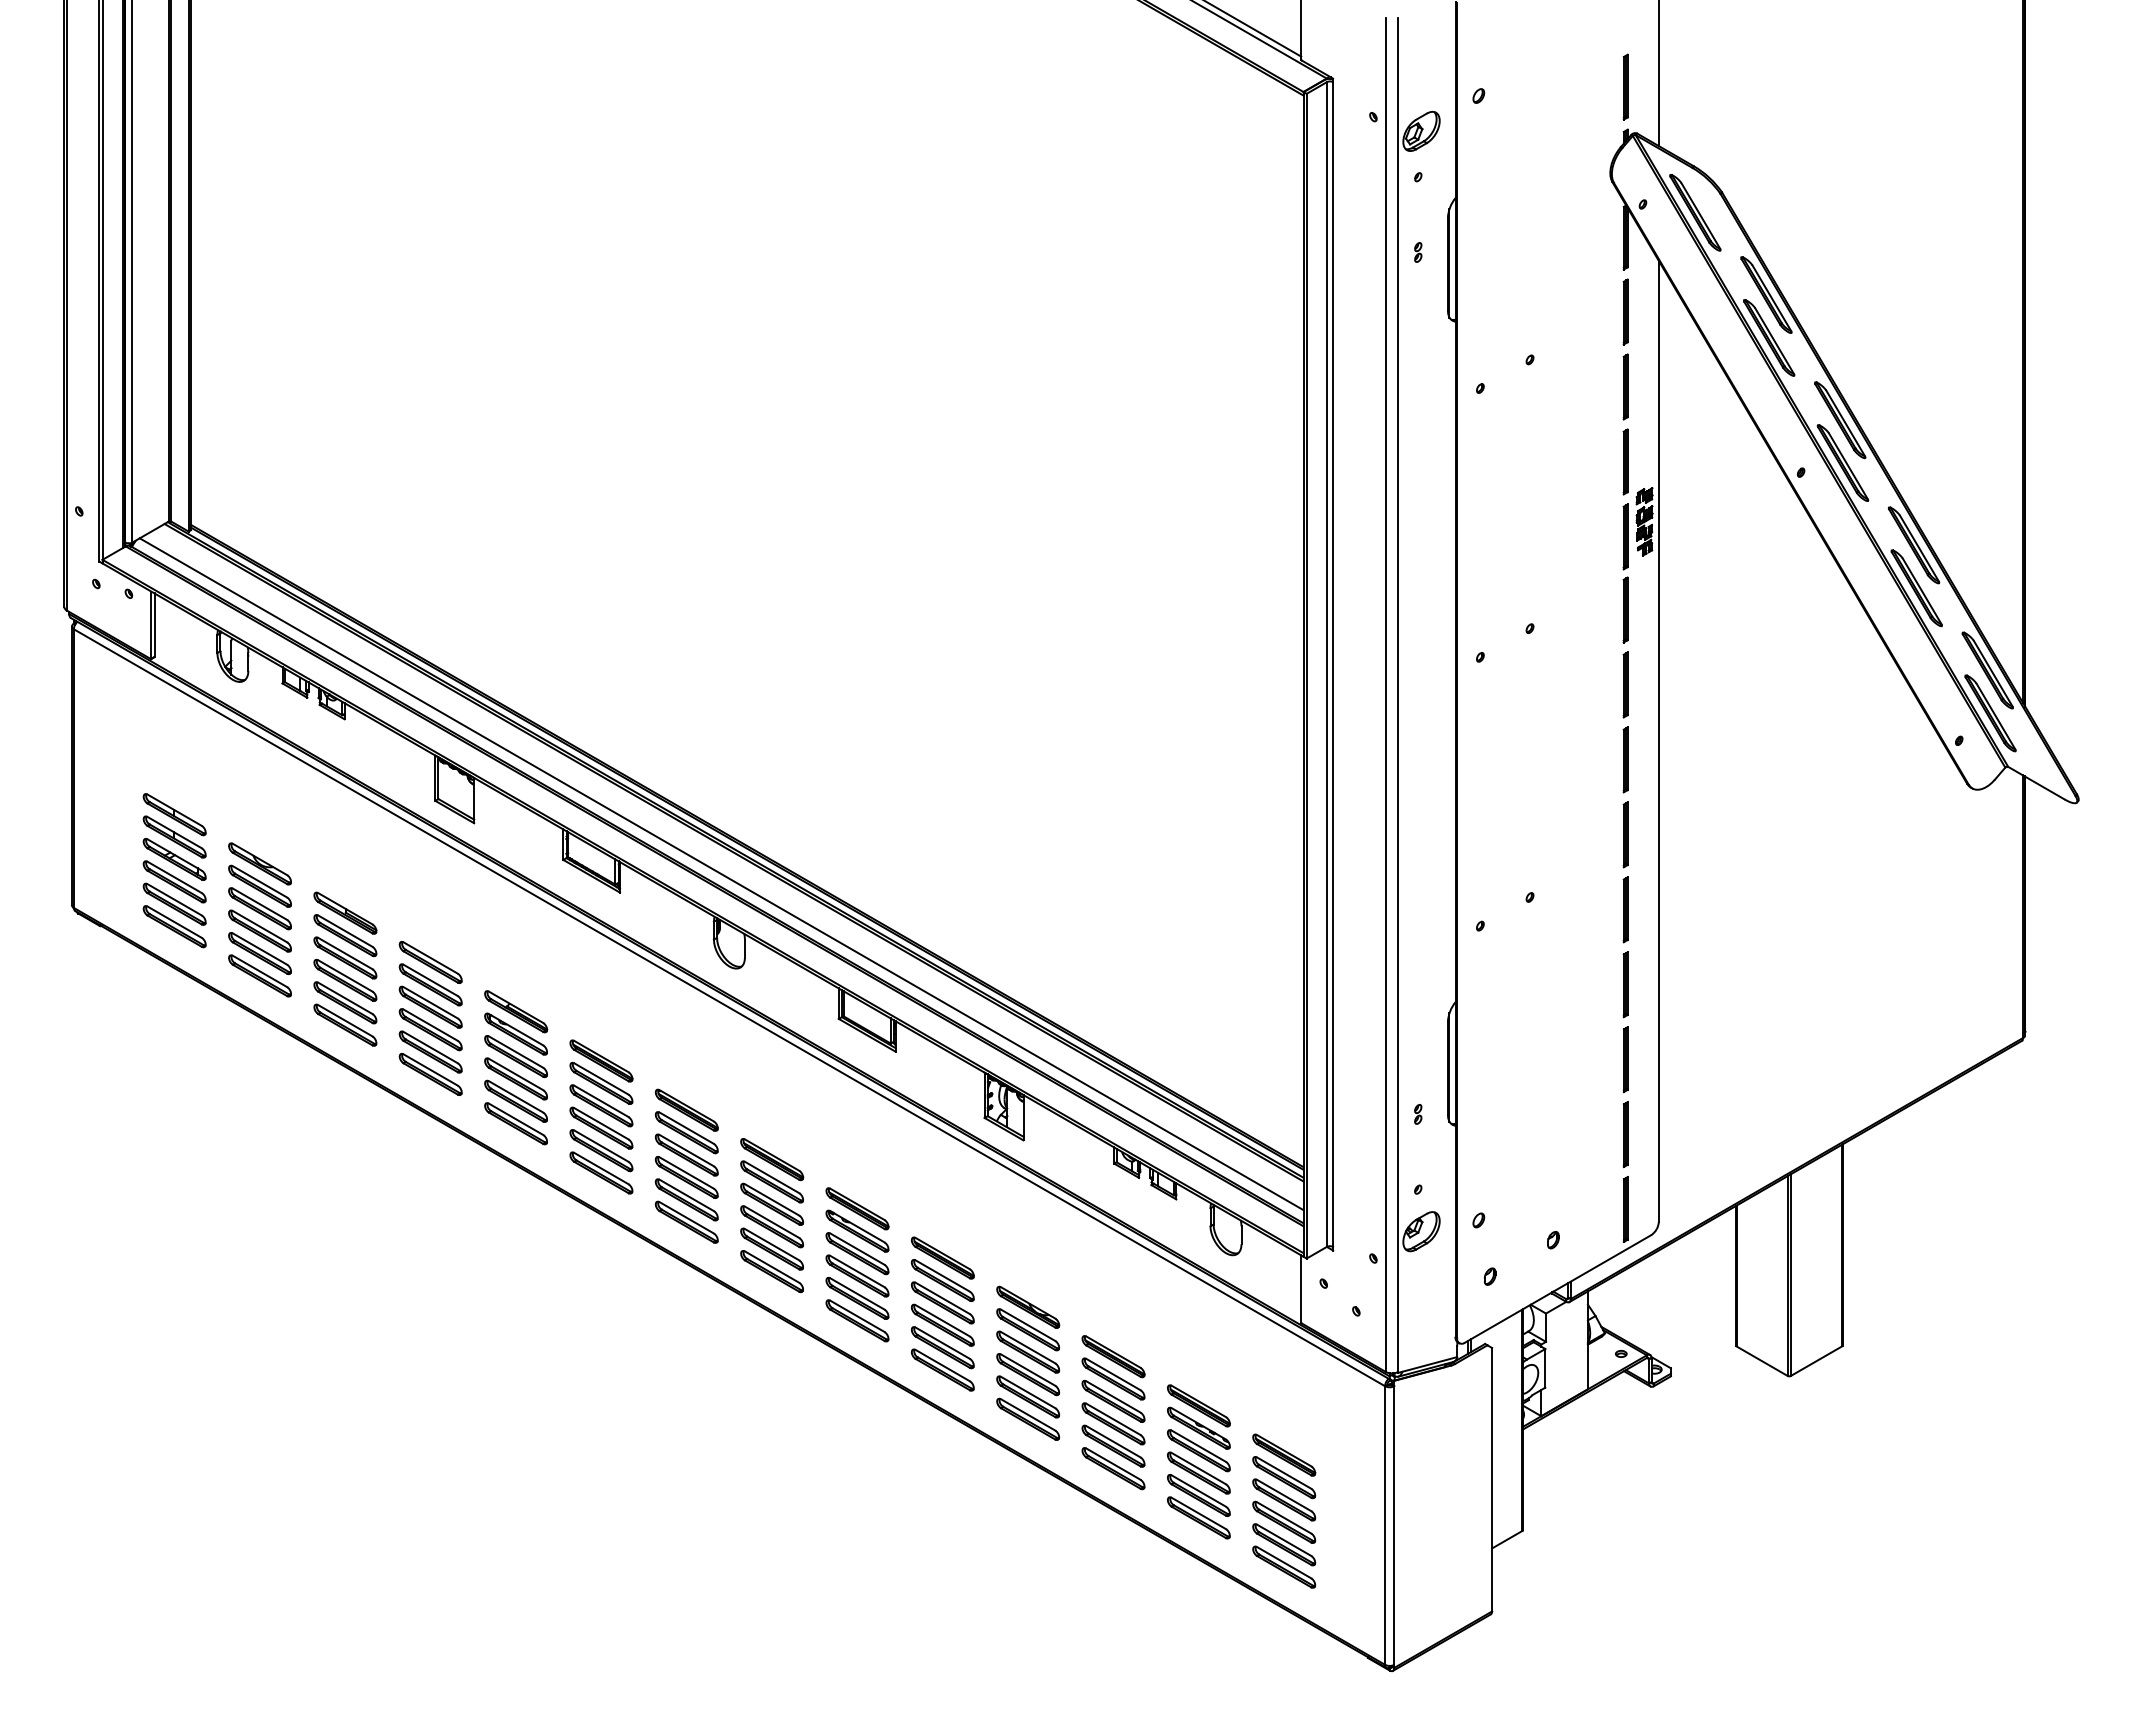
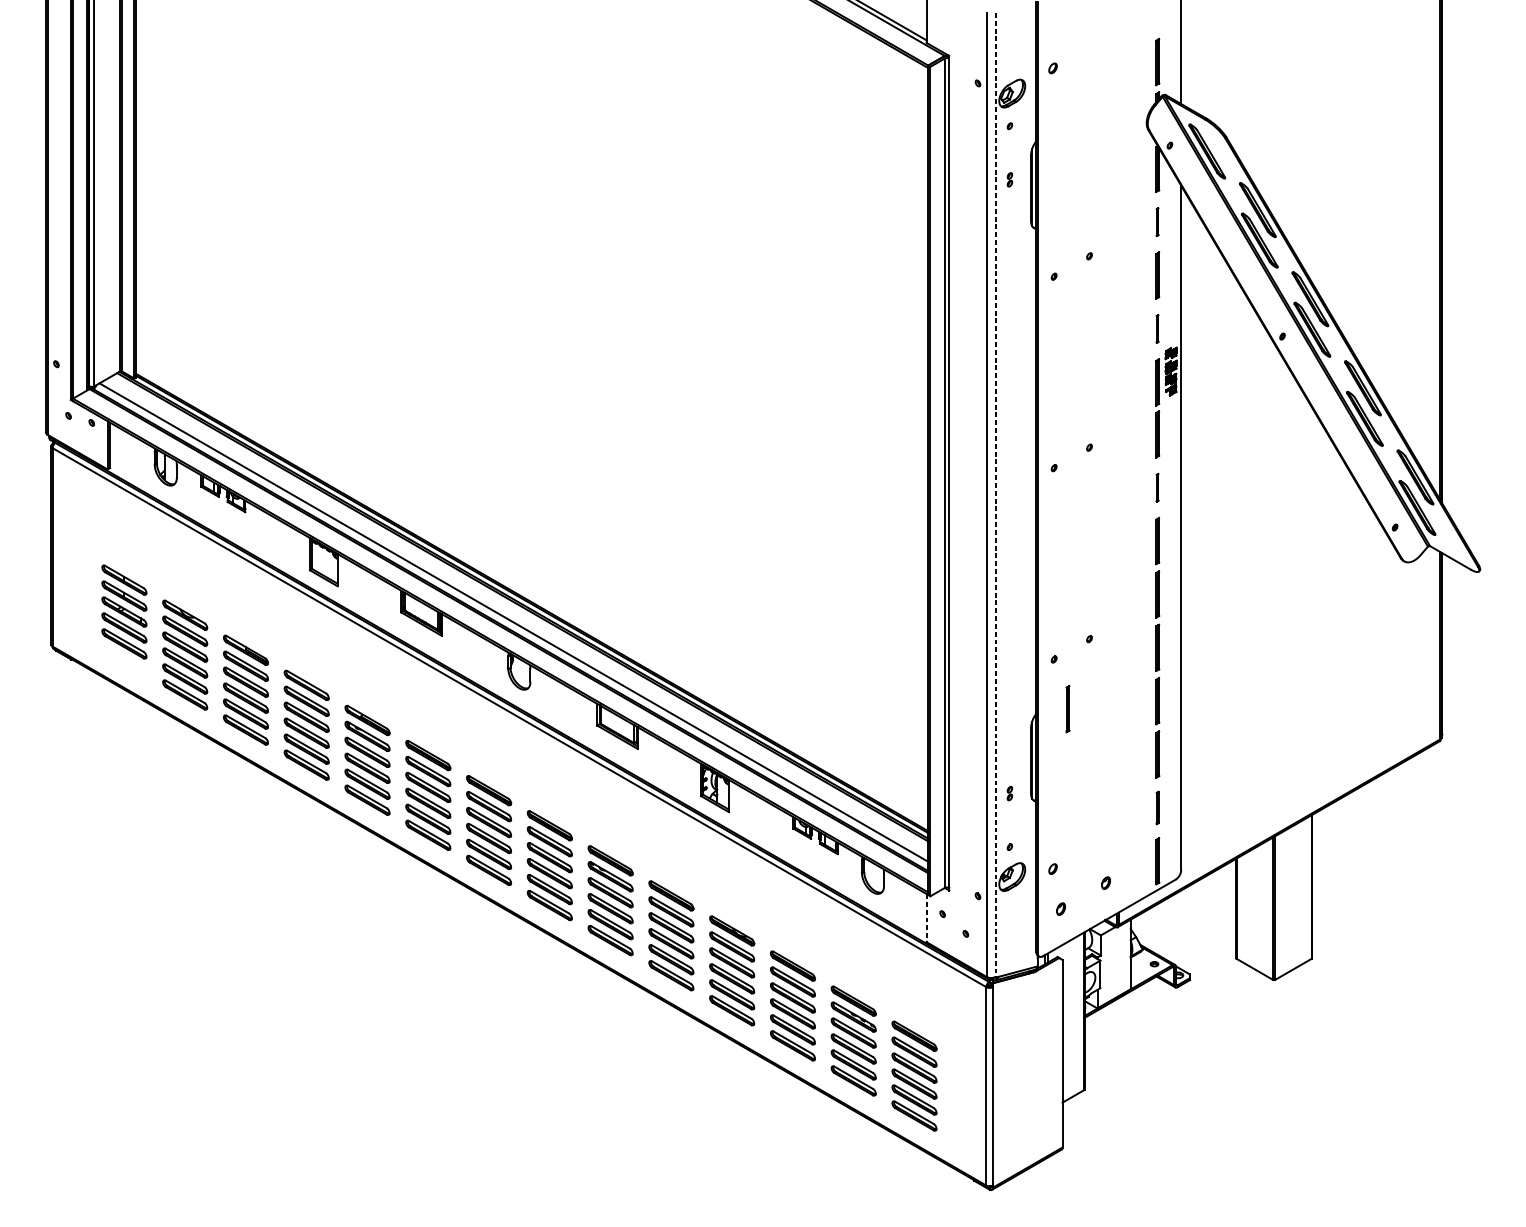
part: (1625, 311) -> (1157, 221), size x0.6
part: (1625, 461) -> (1157, 328), size x0.6
part: (1625, 684) -> (1157, 487), size x0.6
line: (1398, 695) -> (995, 495), solid -> dashed
part: (174, 926) -> (124, 659), removed
part: (1499, 995) -> (1067, 708), added
part: (1625, 1134) -> (1157, 807), size x0.7
line: (1301, 1289) -> (926, 918), solid -> dashed

